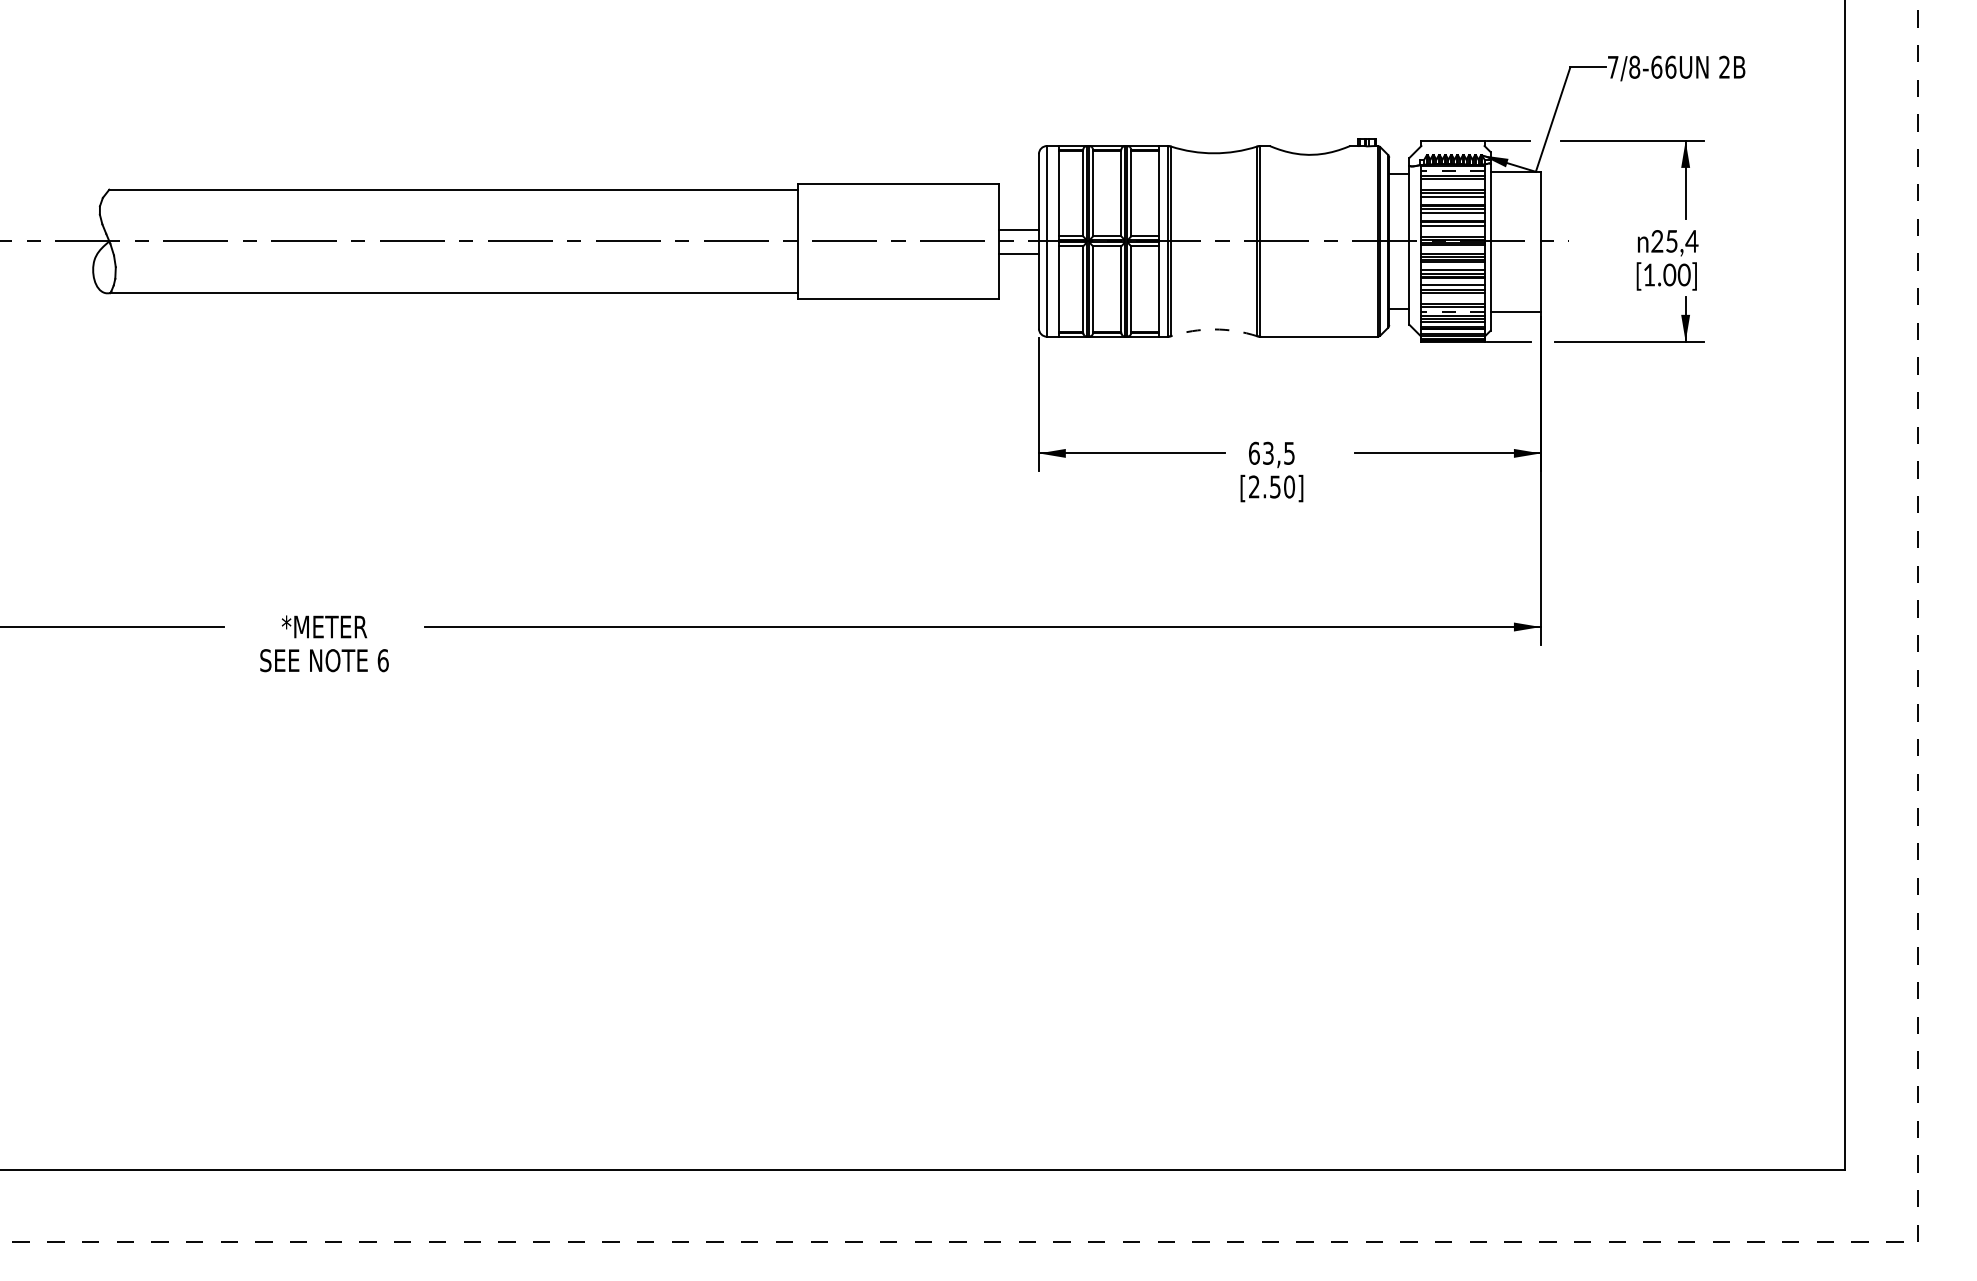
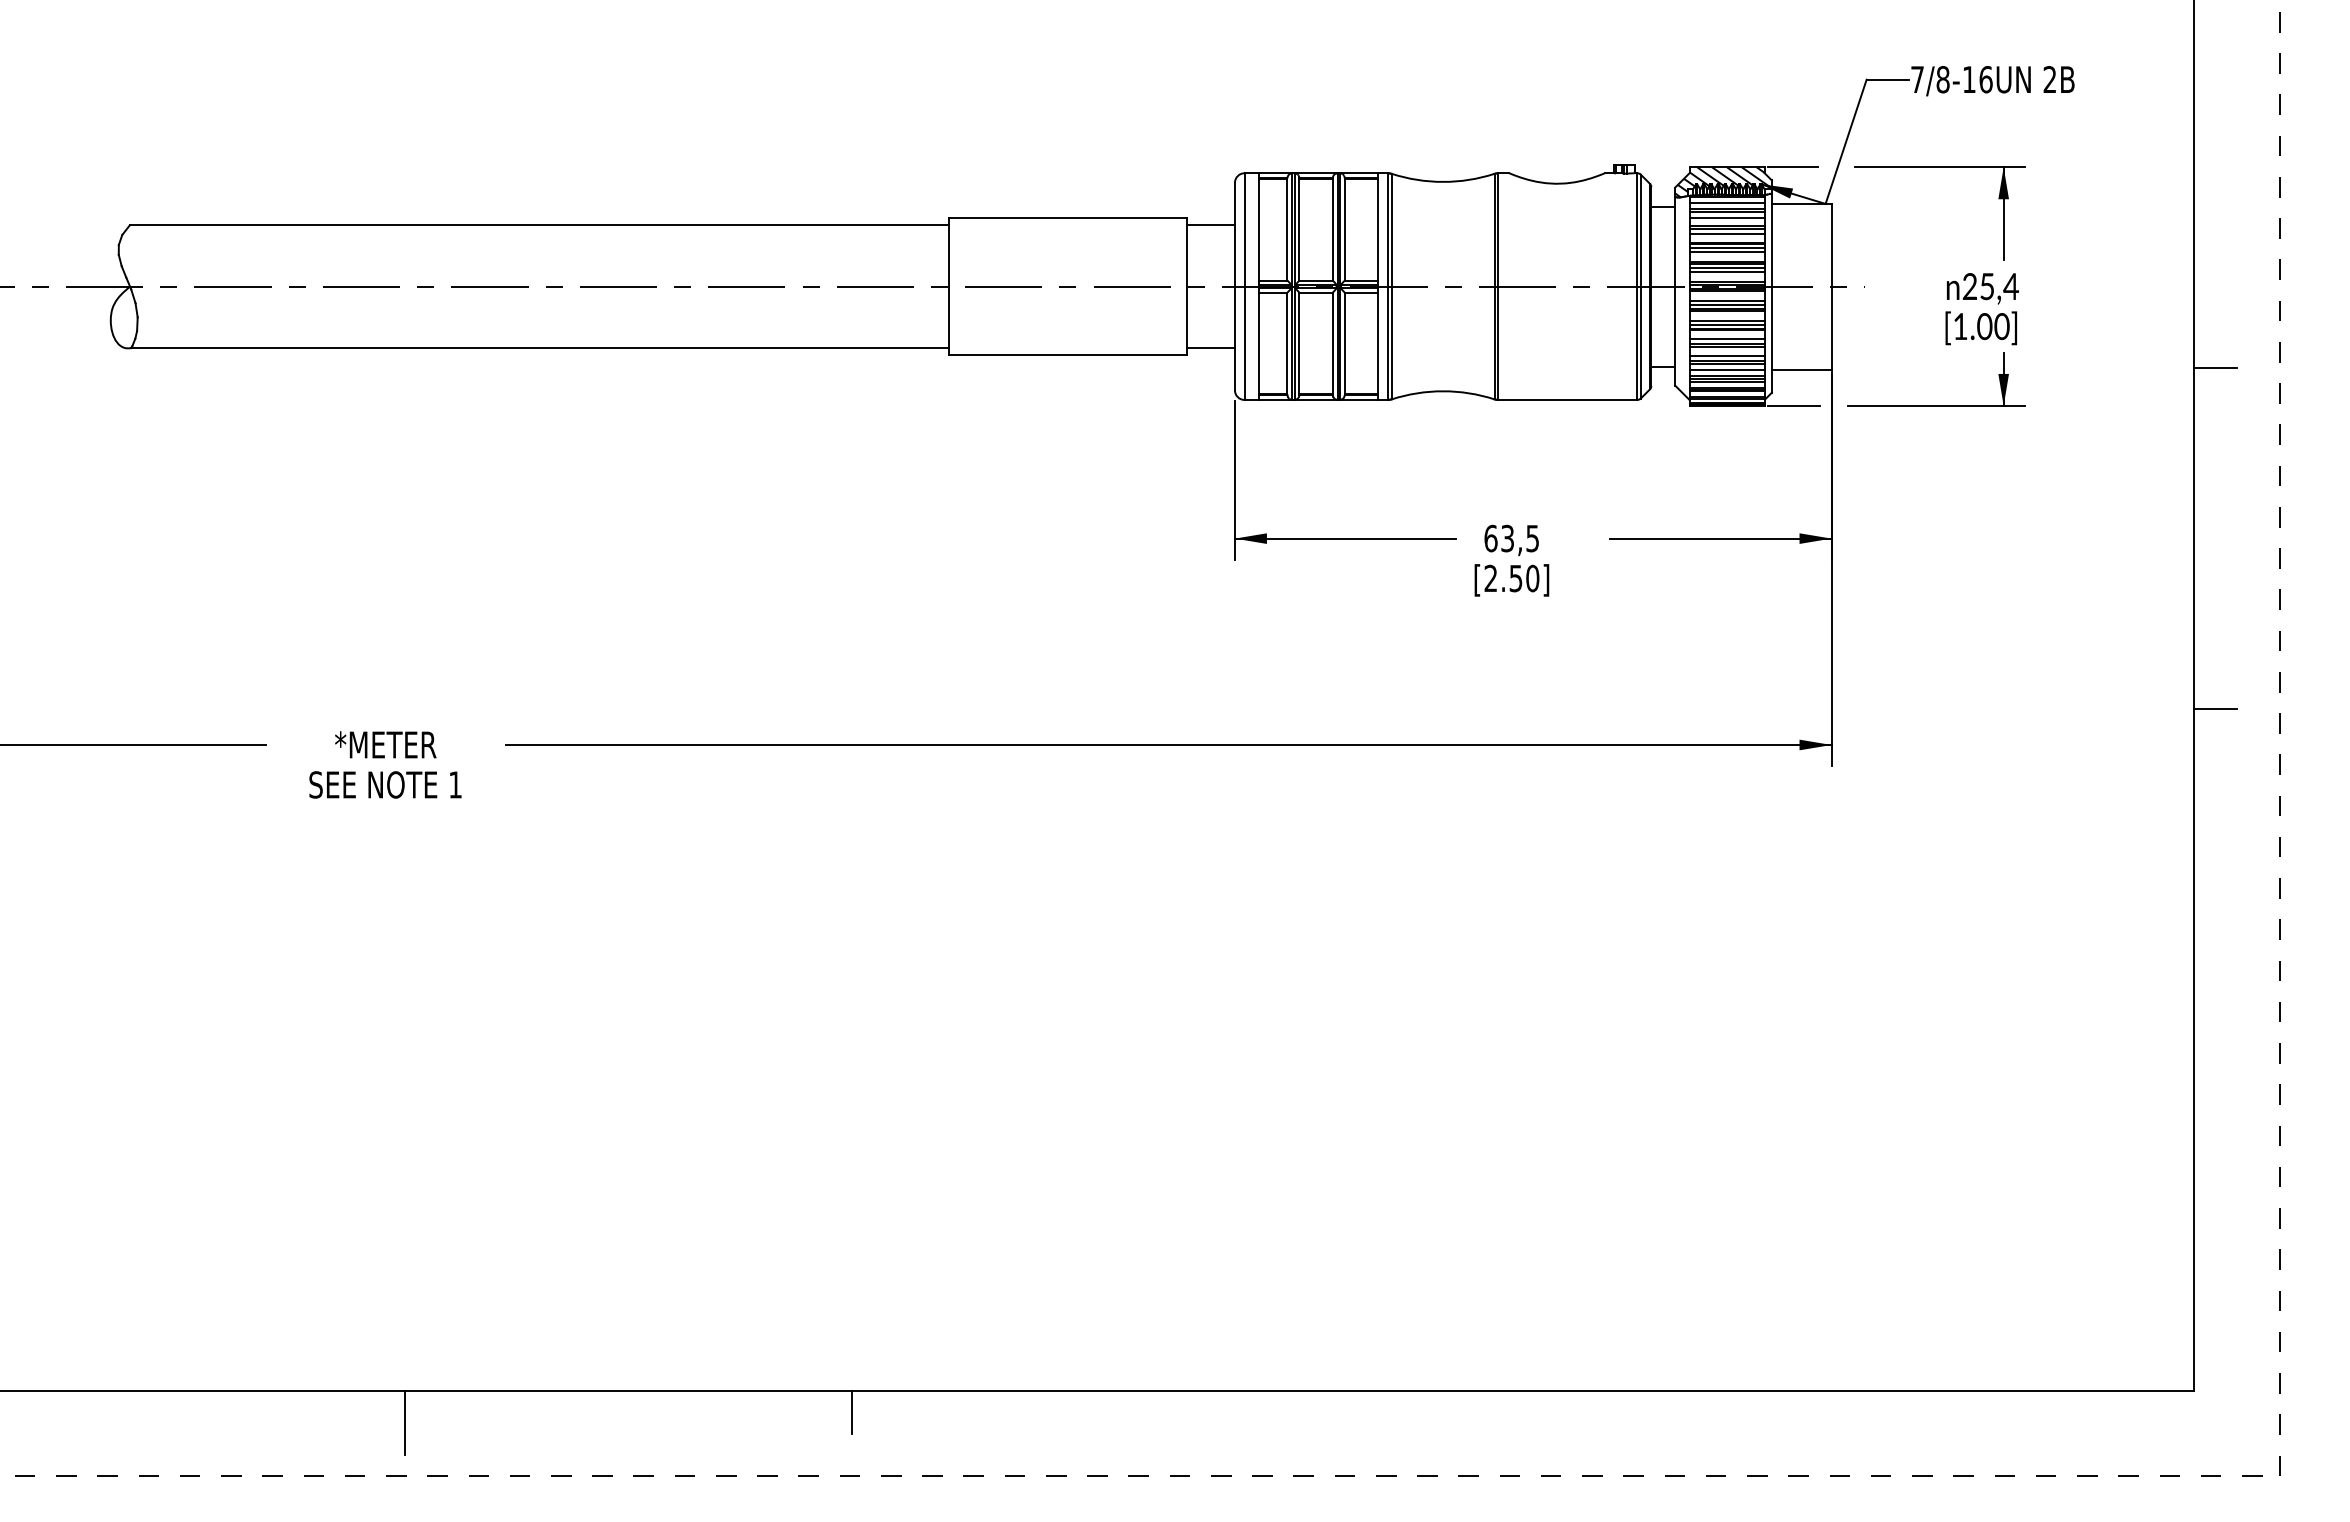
text: (1656, 67) -> (1969, 79), 7/8-66UN -> 7/8-16UN
hatch: (1449, 153) -> (1723, 182), added
line: (1453, 171) -> (1727, 203), dashed -> solid
line: (1452, 183) -> (1726, 217), added
line: (1452, 228) -> (1726, 271), added
line: (1018, 230) -> (1210, 225), moved
line: (1018, 253) -> (1210, 348), moved
line: (1452, 299) -> (1726, 355), added
line: (1863, 310) -> (2215, 368), added
line: (1453, 311) -> (1727, 370), dashed -> solid
arc: (1214, 329) -> (1443, 391), dashed -> solid
line: (1863, 597) -> (2215, 709), added
text: (383, 660) -> (455, 784), 6 -> 1
line: (717, 1187) -> (852, 1411), added
line: (340, 1197) -> (404, 1423), added

